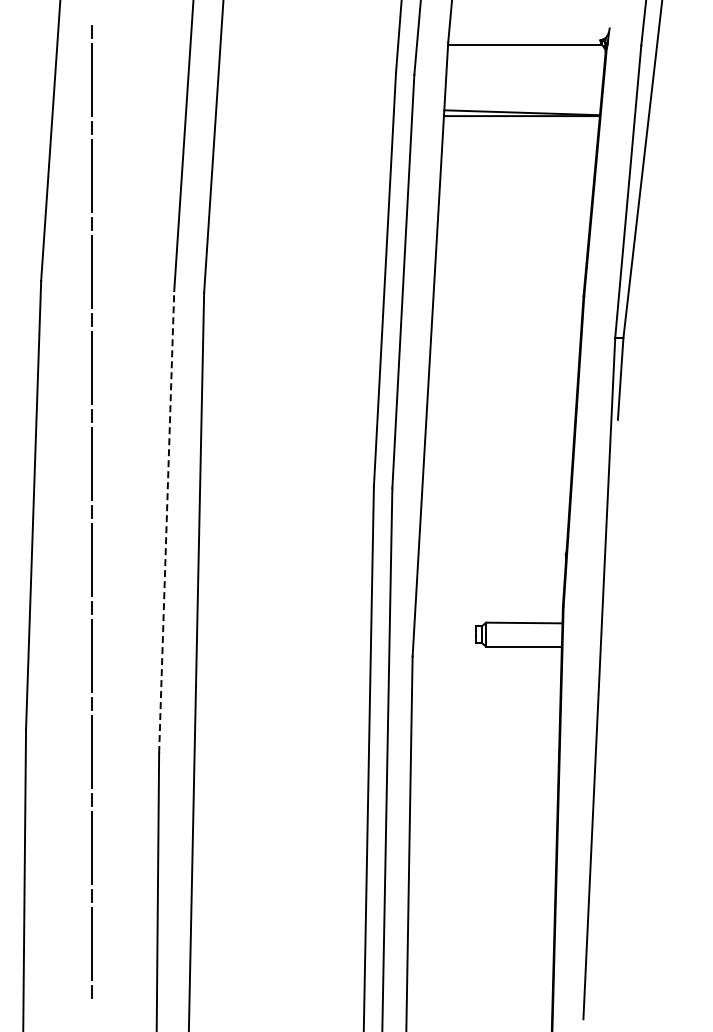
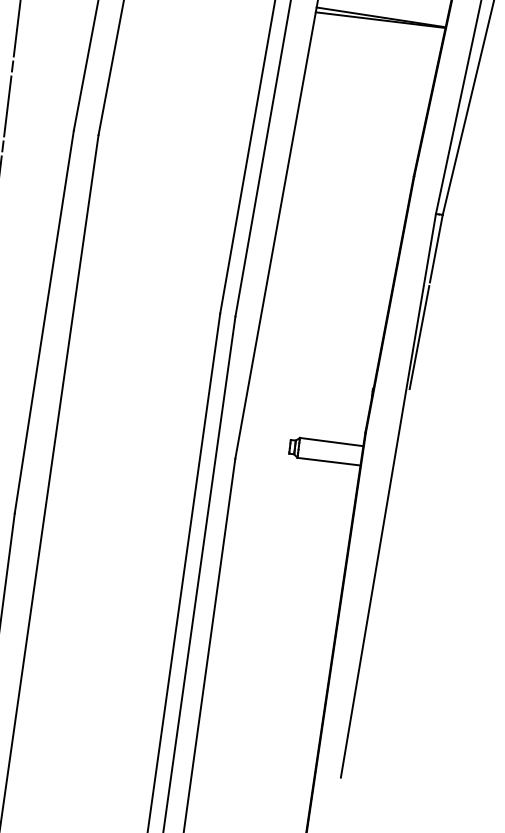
line: (613, 486) -> (419, 337), added
line: (166, 521) -> (44, 321), dashed -> solid

